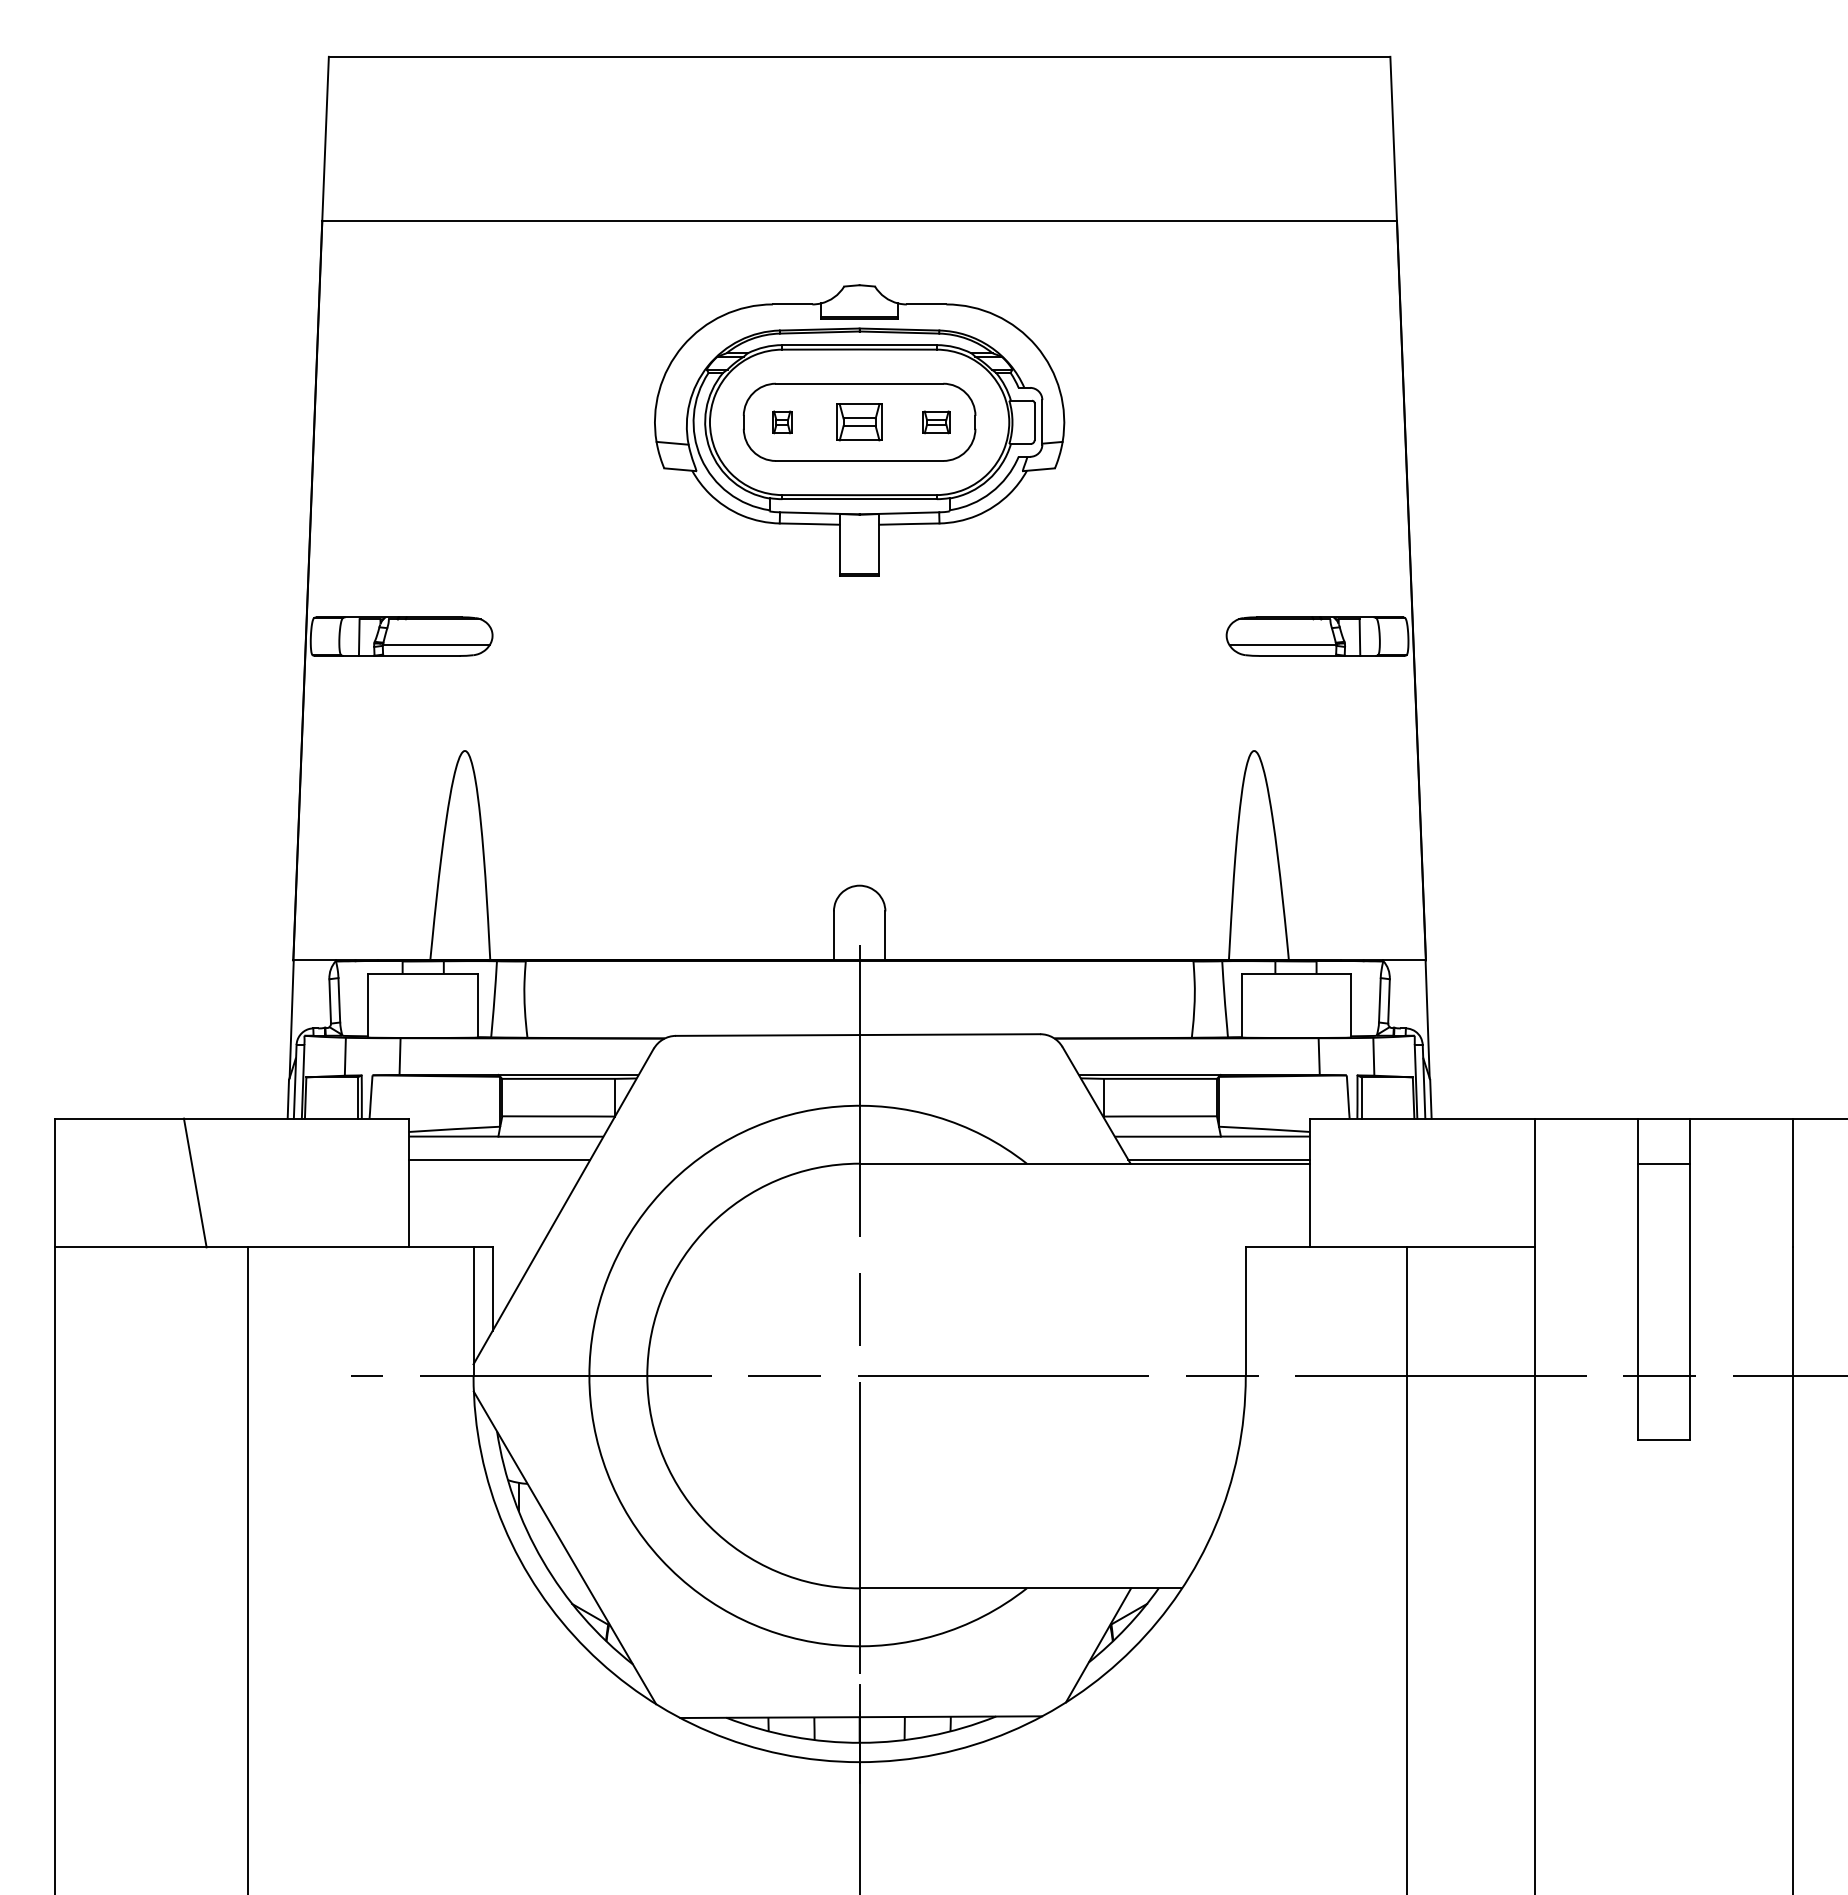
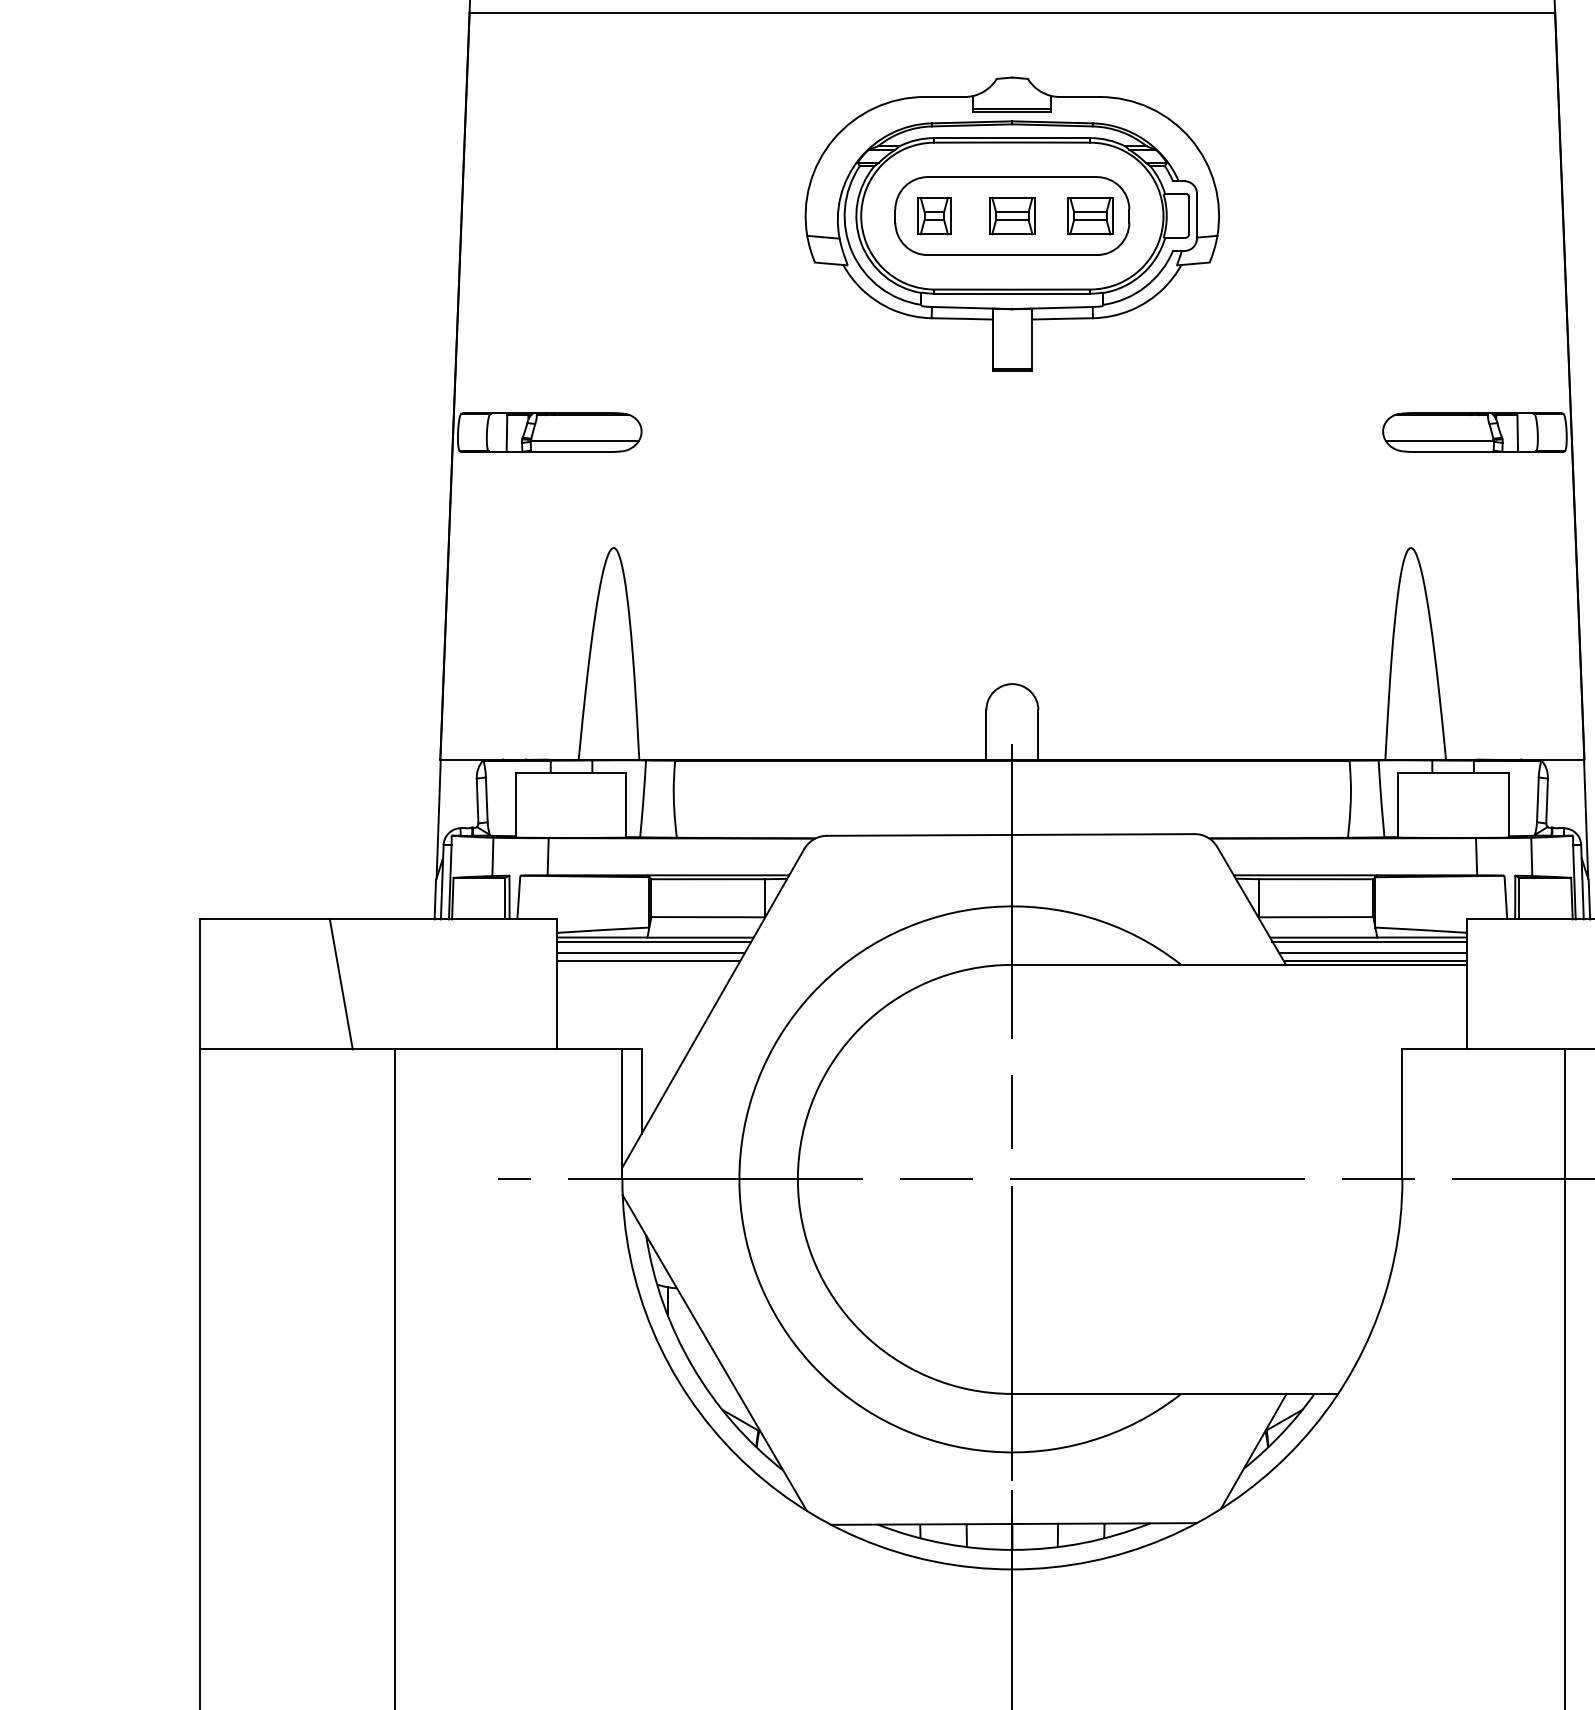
part: (781, 422) -> (933, 216), size x1.67
part: (936, 422) -> (1090, 216), size x1.67
line: (505, 1140) -> (654, 941), added
line: (1213, 1140) -> (1369, 941), added
line: (501, 1151) -> (650, 952), added
line: (1216, 1151) -> (1372, 952), added

